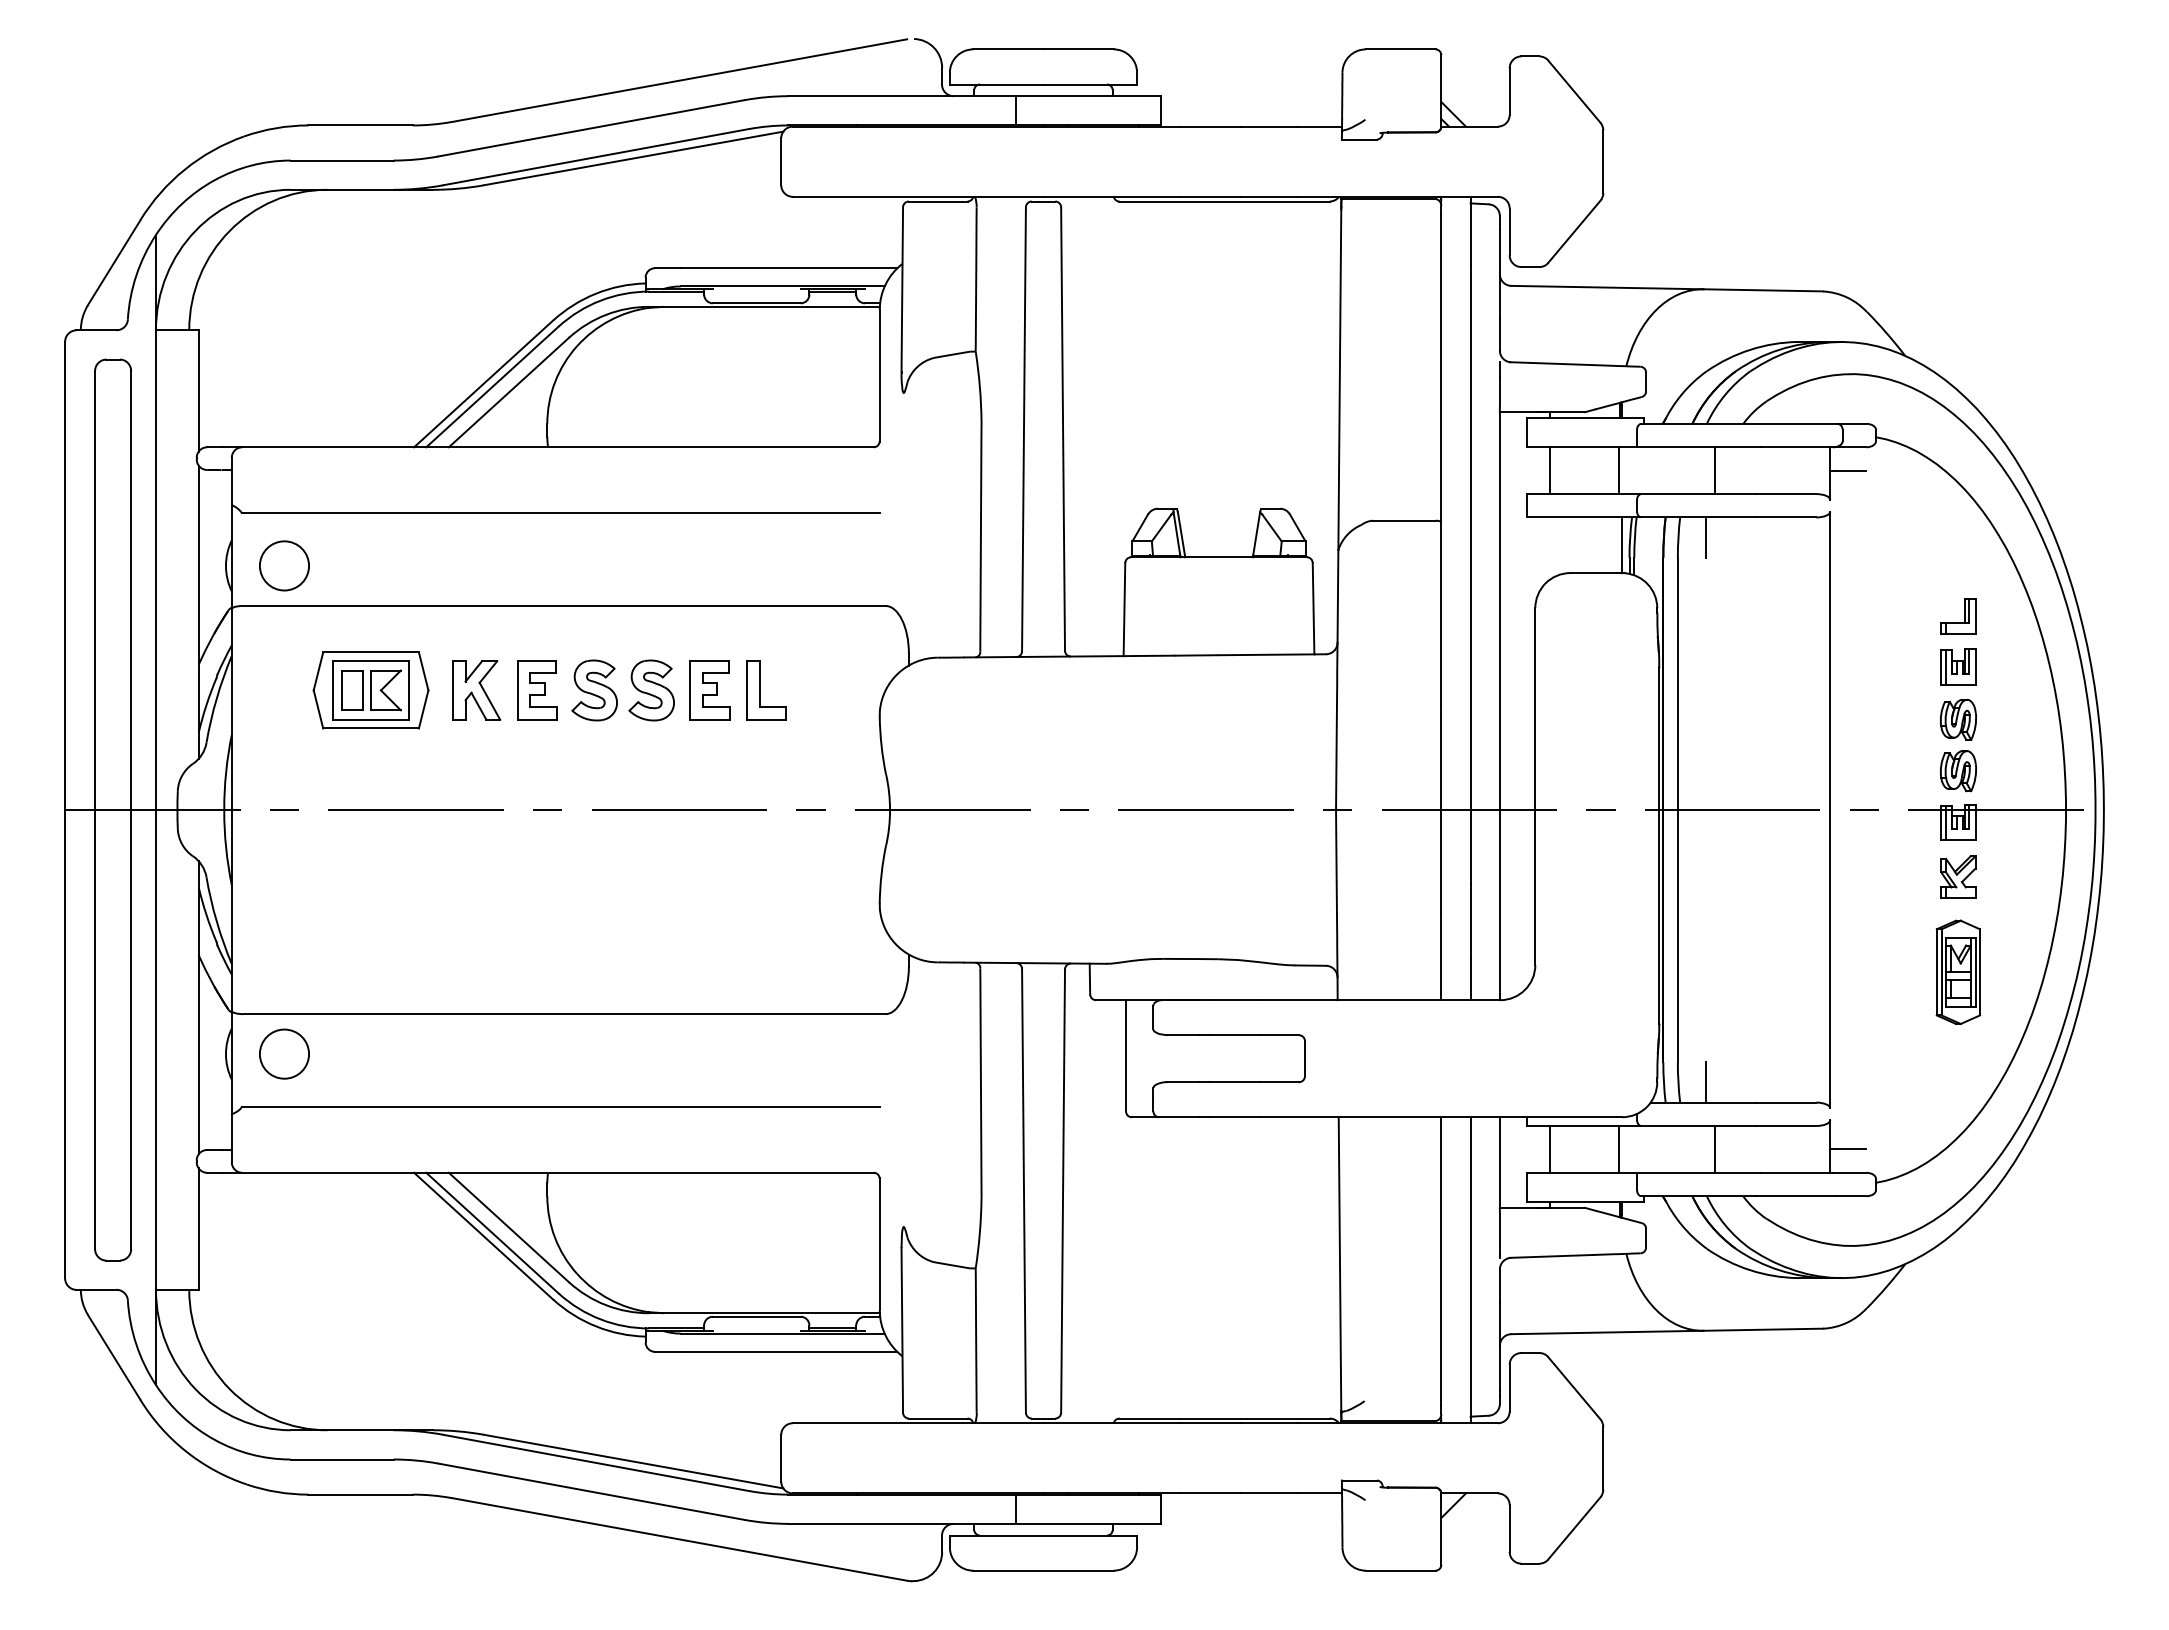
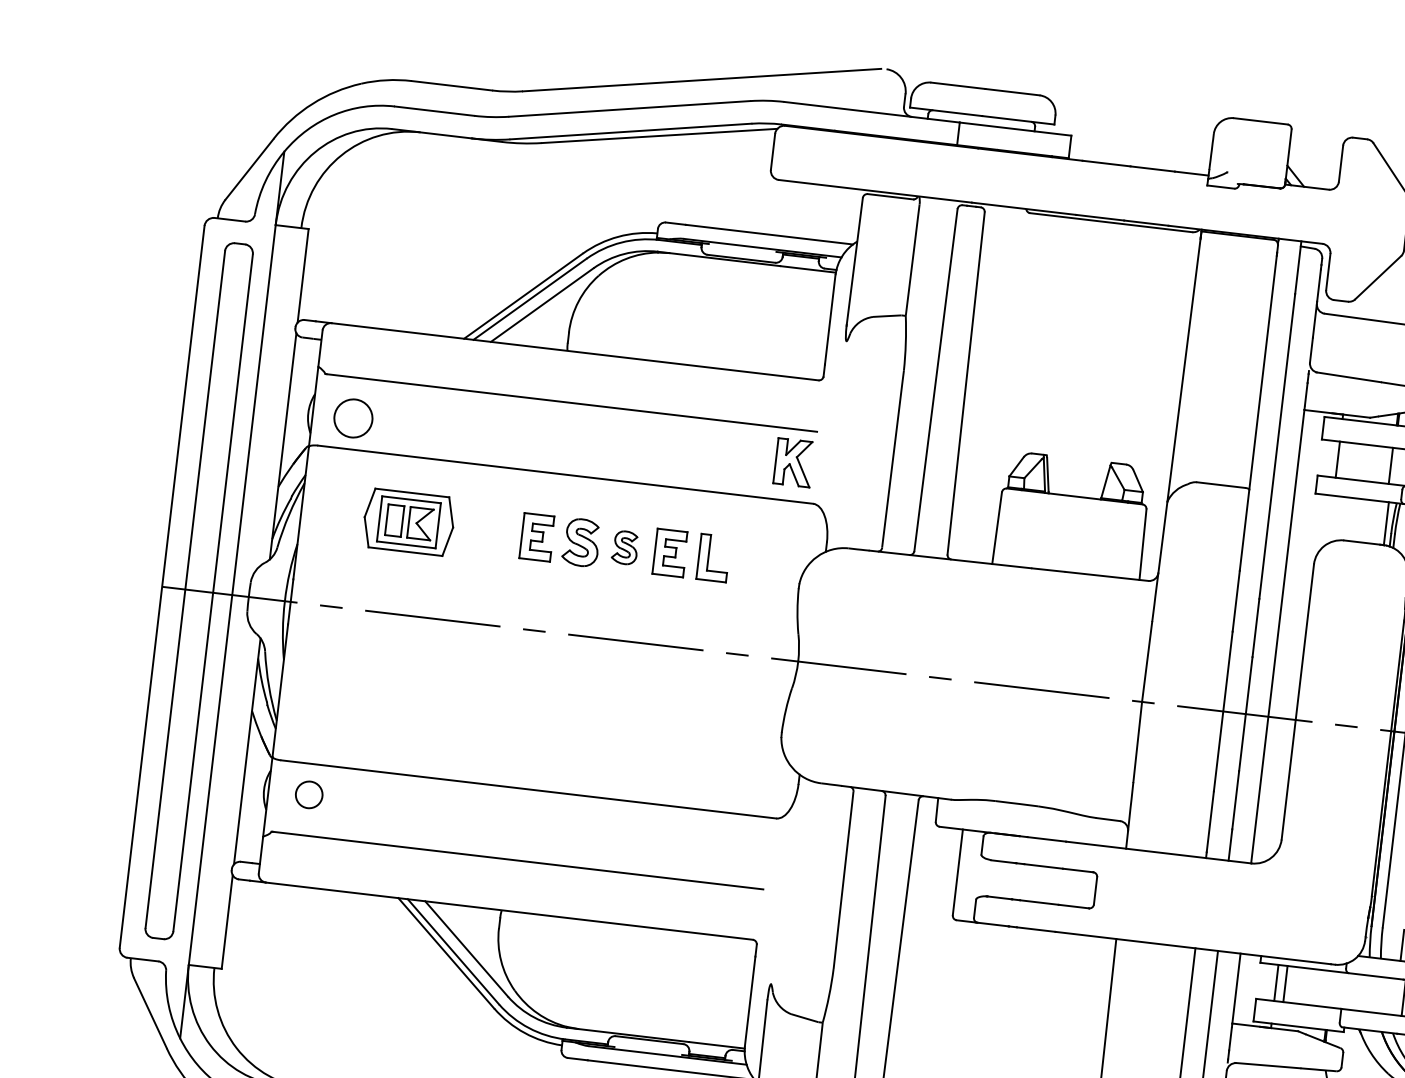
part: (476, 690) -> (793, 462), moved
part: (651, 690) -> (625, 547), size x0.7
circle: (284, 1053) -> (309, 794), size x0.7
line: (1618, 1149) -> (1285, 984), moved

